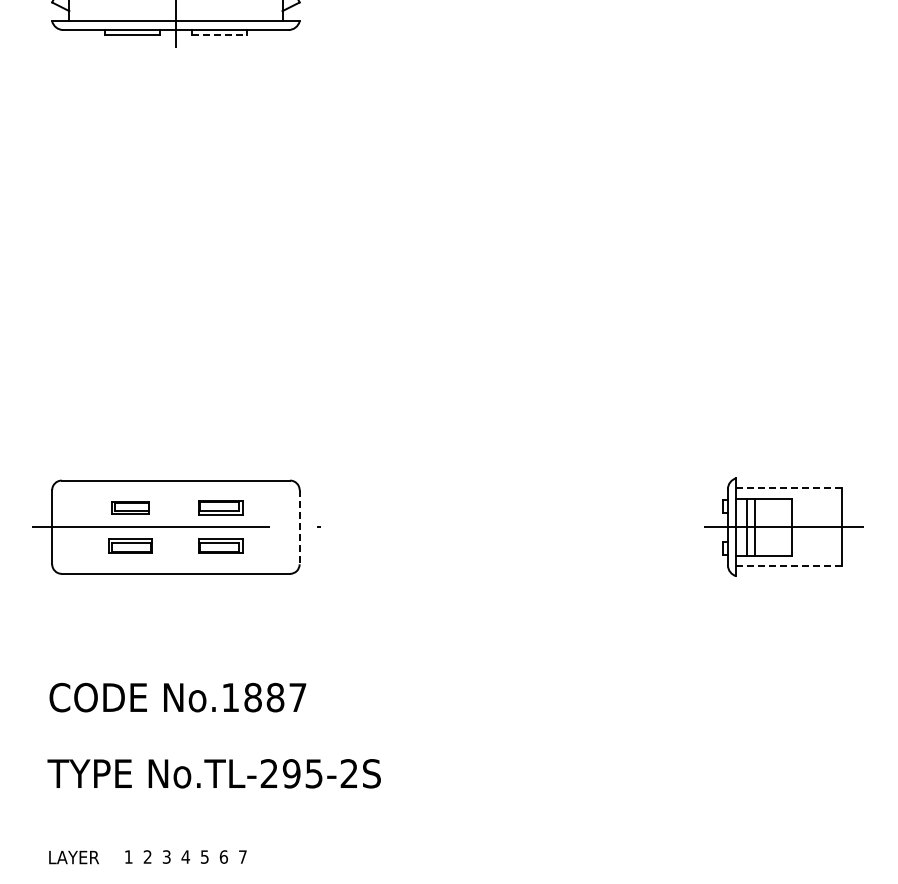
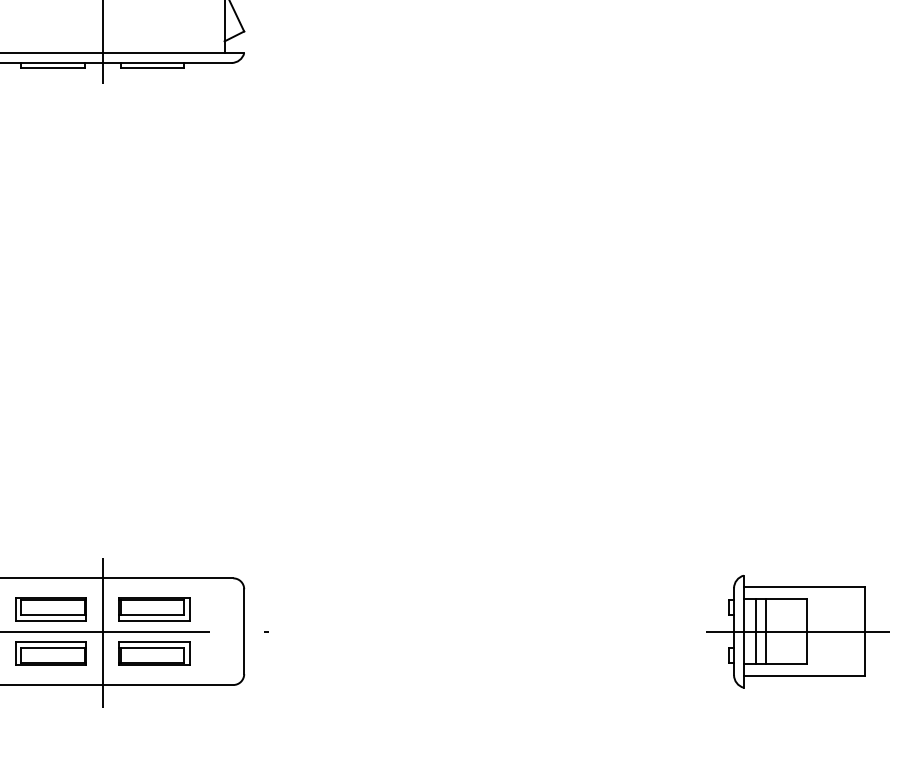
line: (219, 34) -> (152, 68), dashed -> solid
line: (789, 488) -> (804, 587), dashed -> solid
part: (130, 507) -> (50, 609), size x1.67
part: (220, 507) -> (153, 609), size x1.43
line: (175, 527) -> (102, 632), added
line: (299, 527) -> (244, 632), dashed -> solid
part: (130, 545) -> (50, 652), size x1.43
part: (220, 545) -> (153, 652), size x1.43
line: (789, 566) -> (804, 676), dashed -> solid

